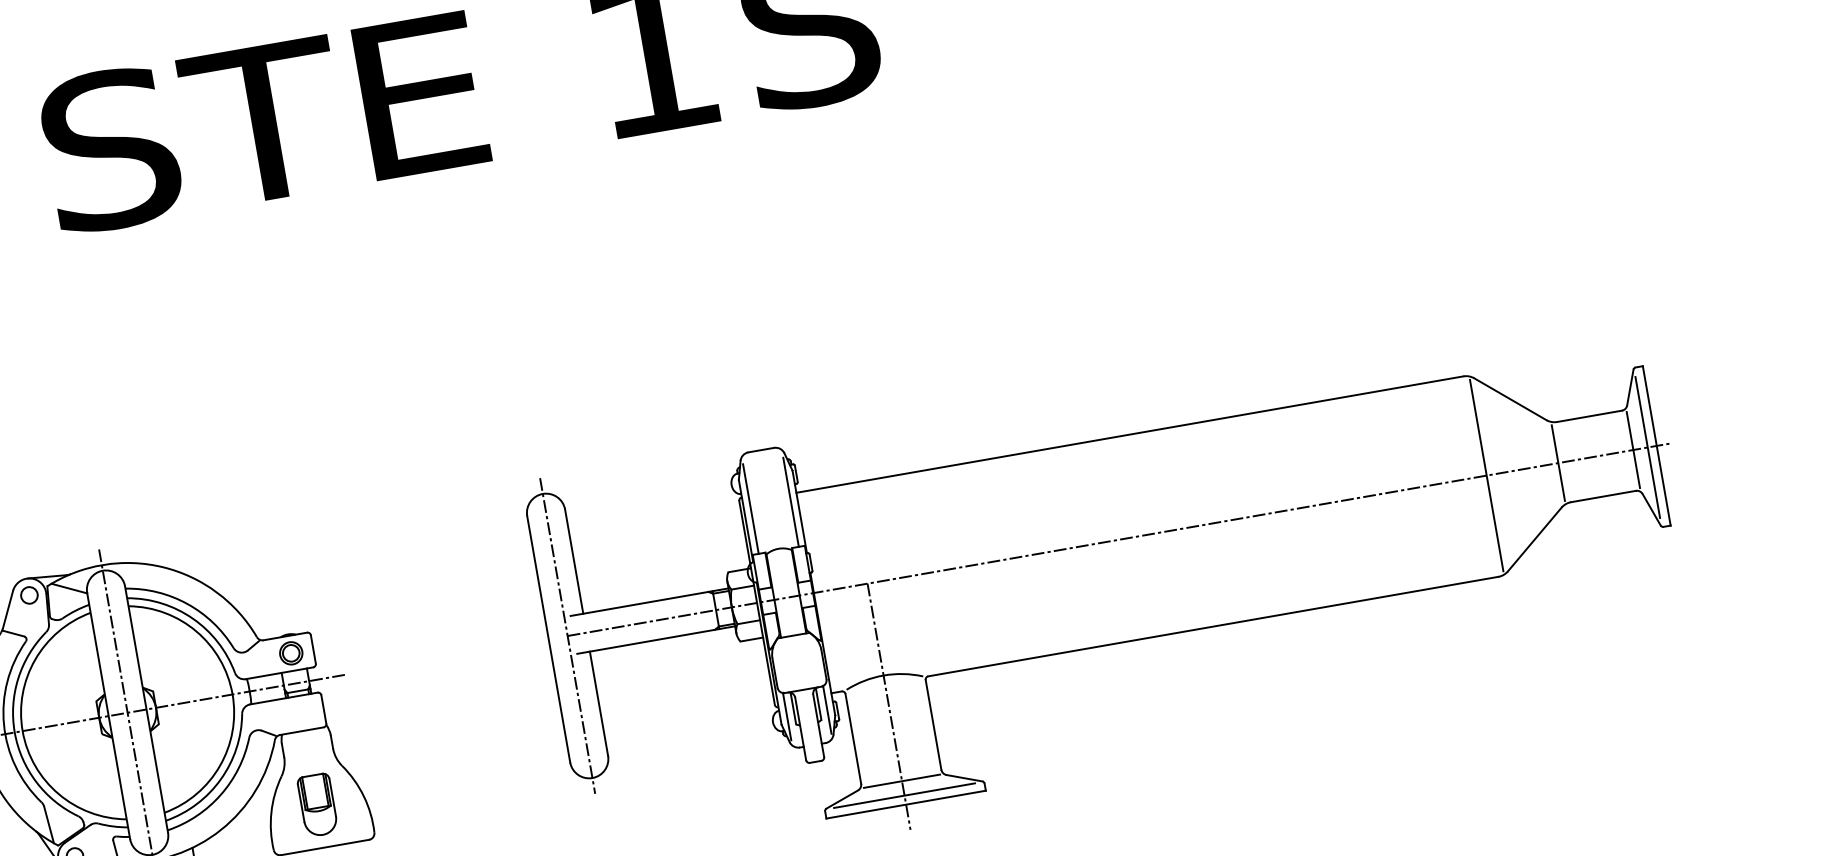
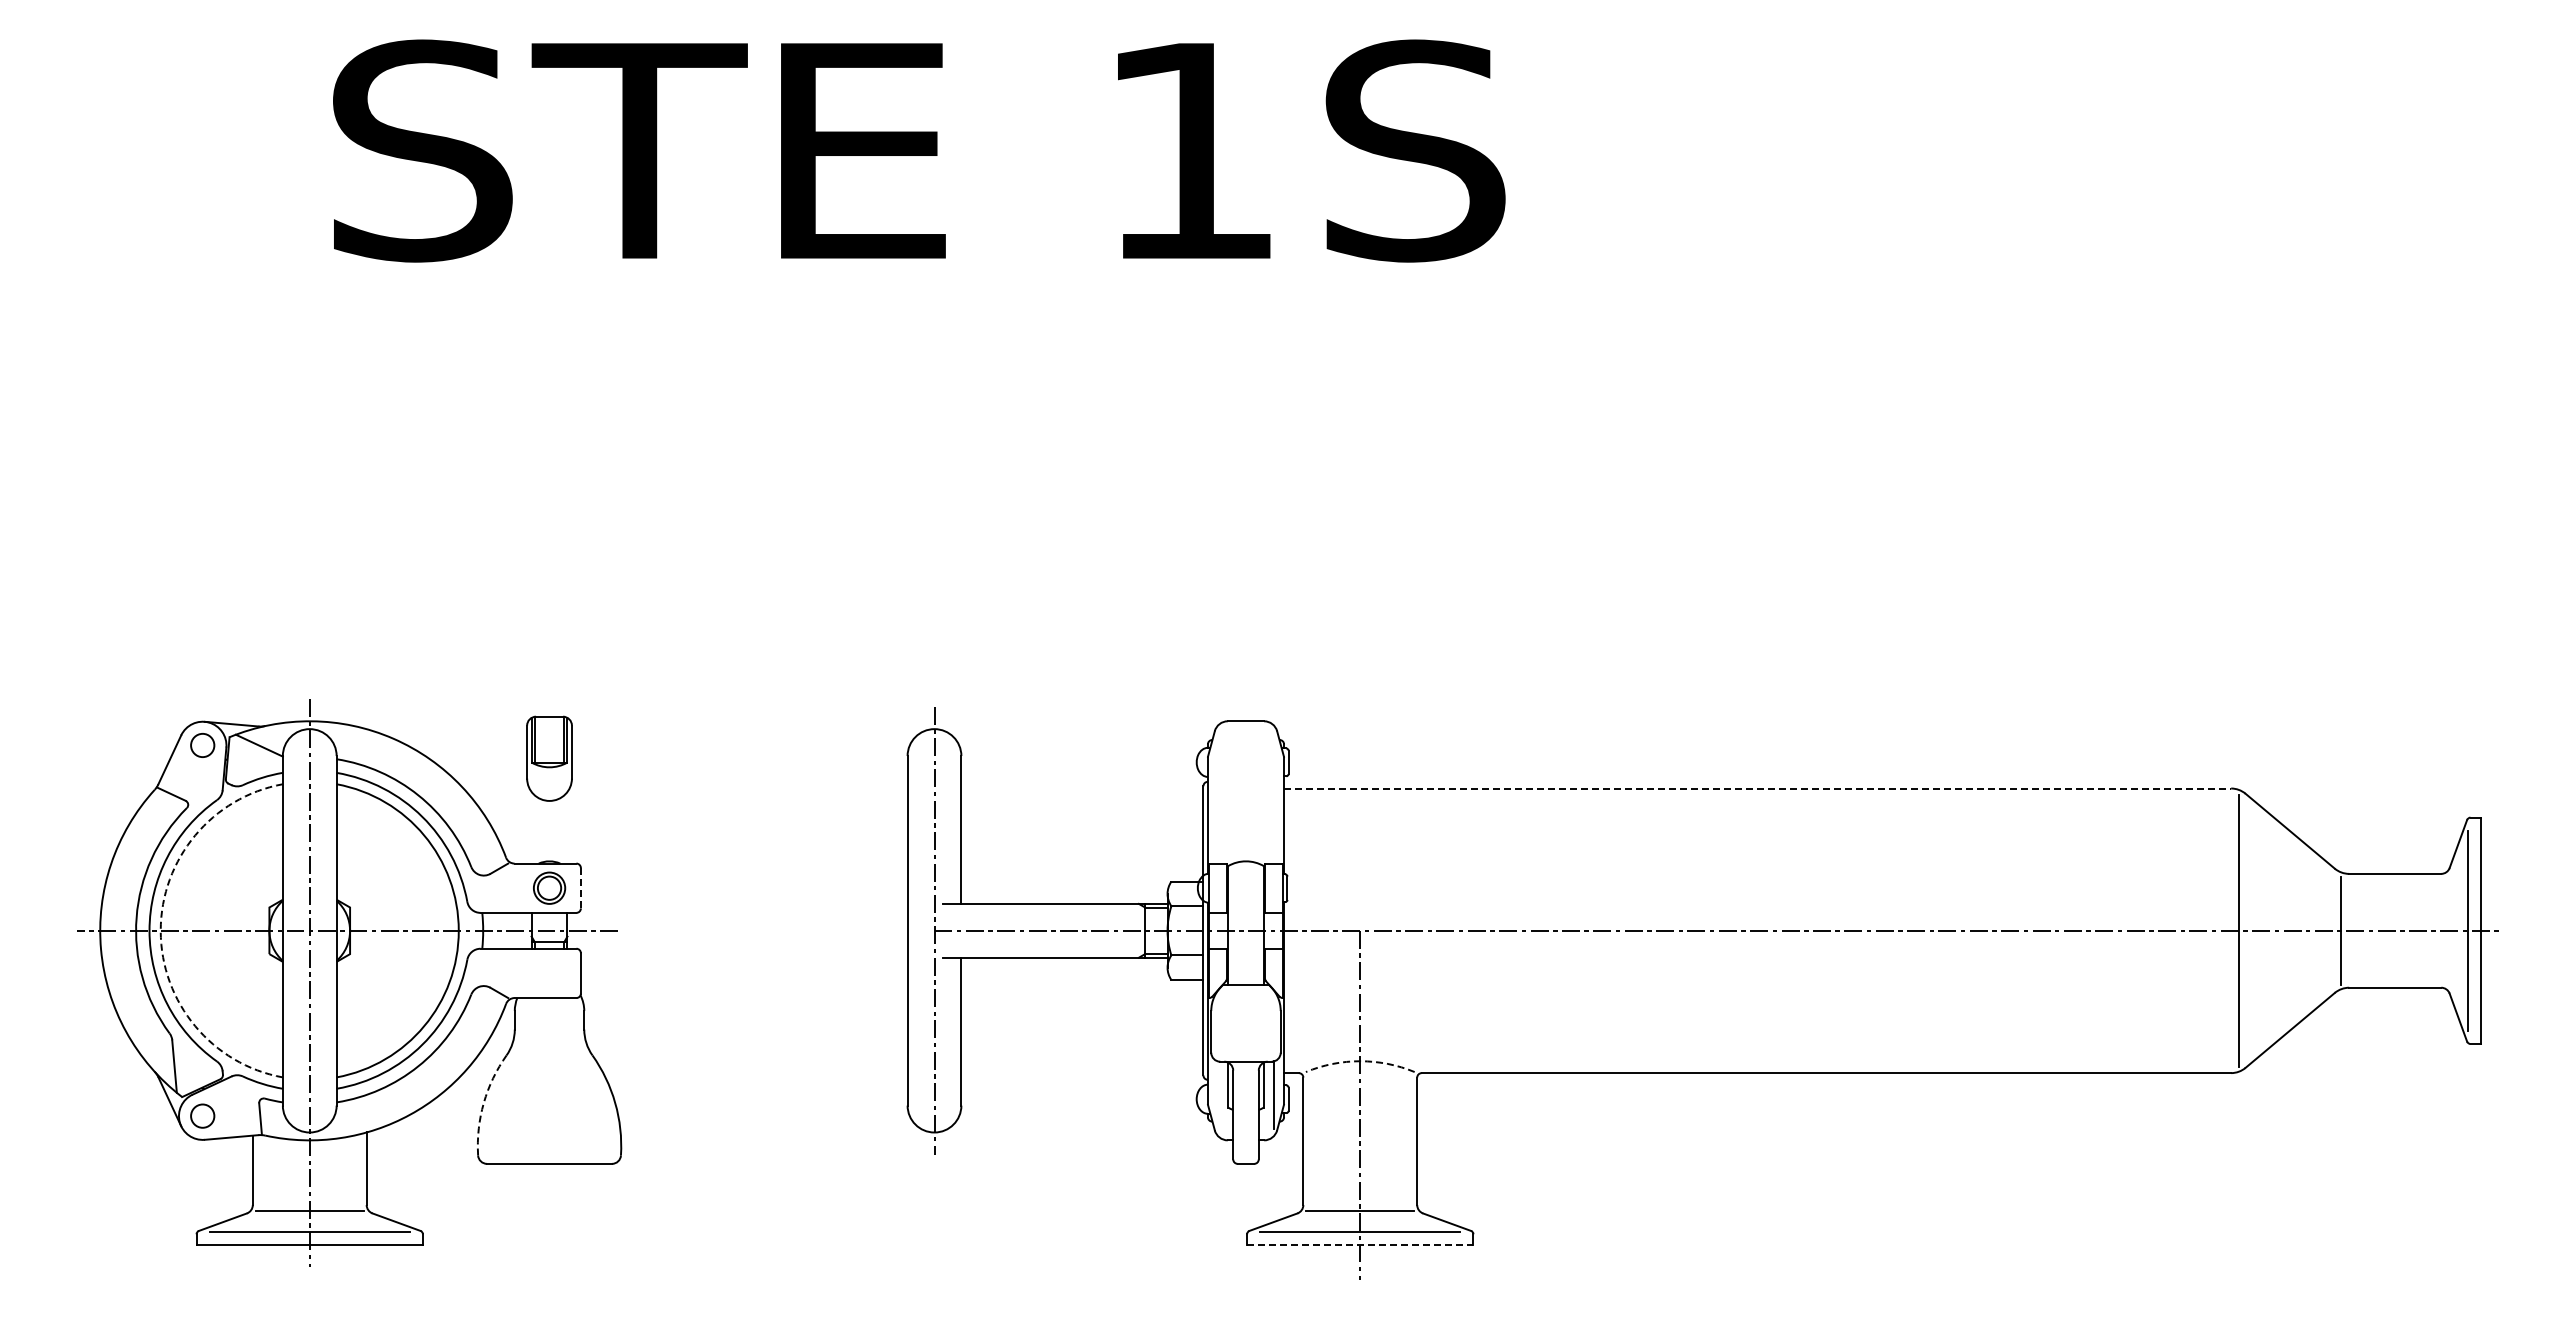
line: (1129, 434) -> (1757, 788), solid -> dashed
line: (1633, 449) -> (2447, 930), removed
line: (791, 502) -> (1274, 800), removed
line: (750, 508) -> (1217, 799), removed
line: (313, 649) -> (580, 888), solid -> dashed
arc: (883, 675) -> (1360, 1061), solid -> dashed
line: (787, 716) -> (1217, 1094), removed
arc: (22, 730) -> (160, 930), solid -> dashed
part: (317, 804) -> (549, 758), moved
line: (906, 804) -> (1360, 1244), solid -> dashed
arc: (271, 813) -> (483, 1103), solid -> dashed

